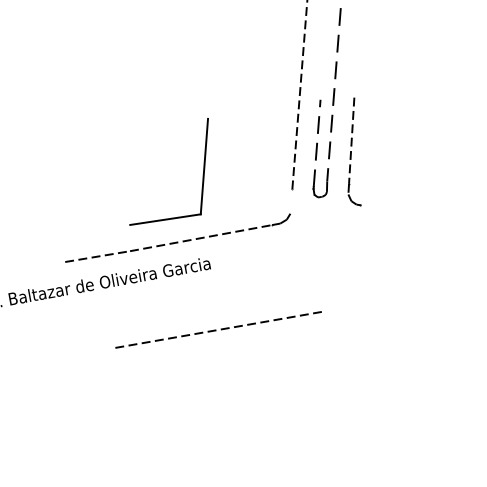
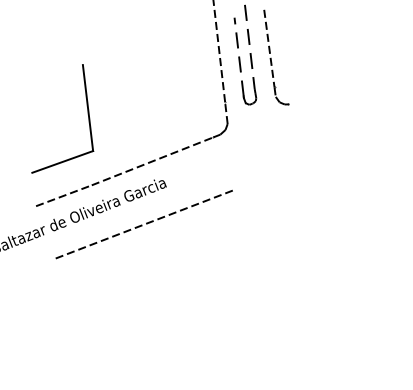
part: (202, 174) -> (87, 115), moved
line: (291, 201) -> (226, 113), added
line: (216, 329) -> (142, 224), moved

